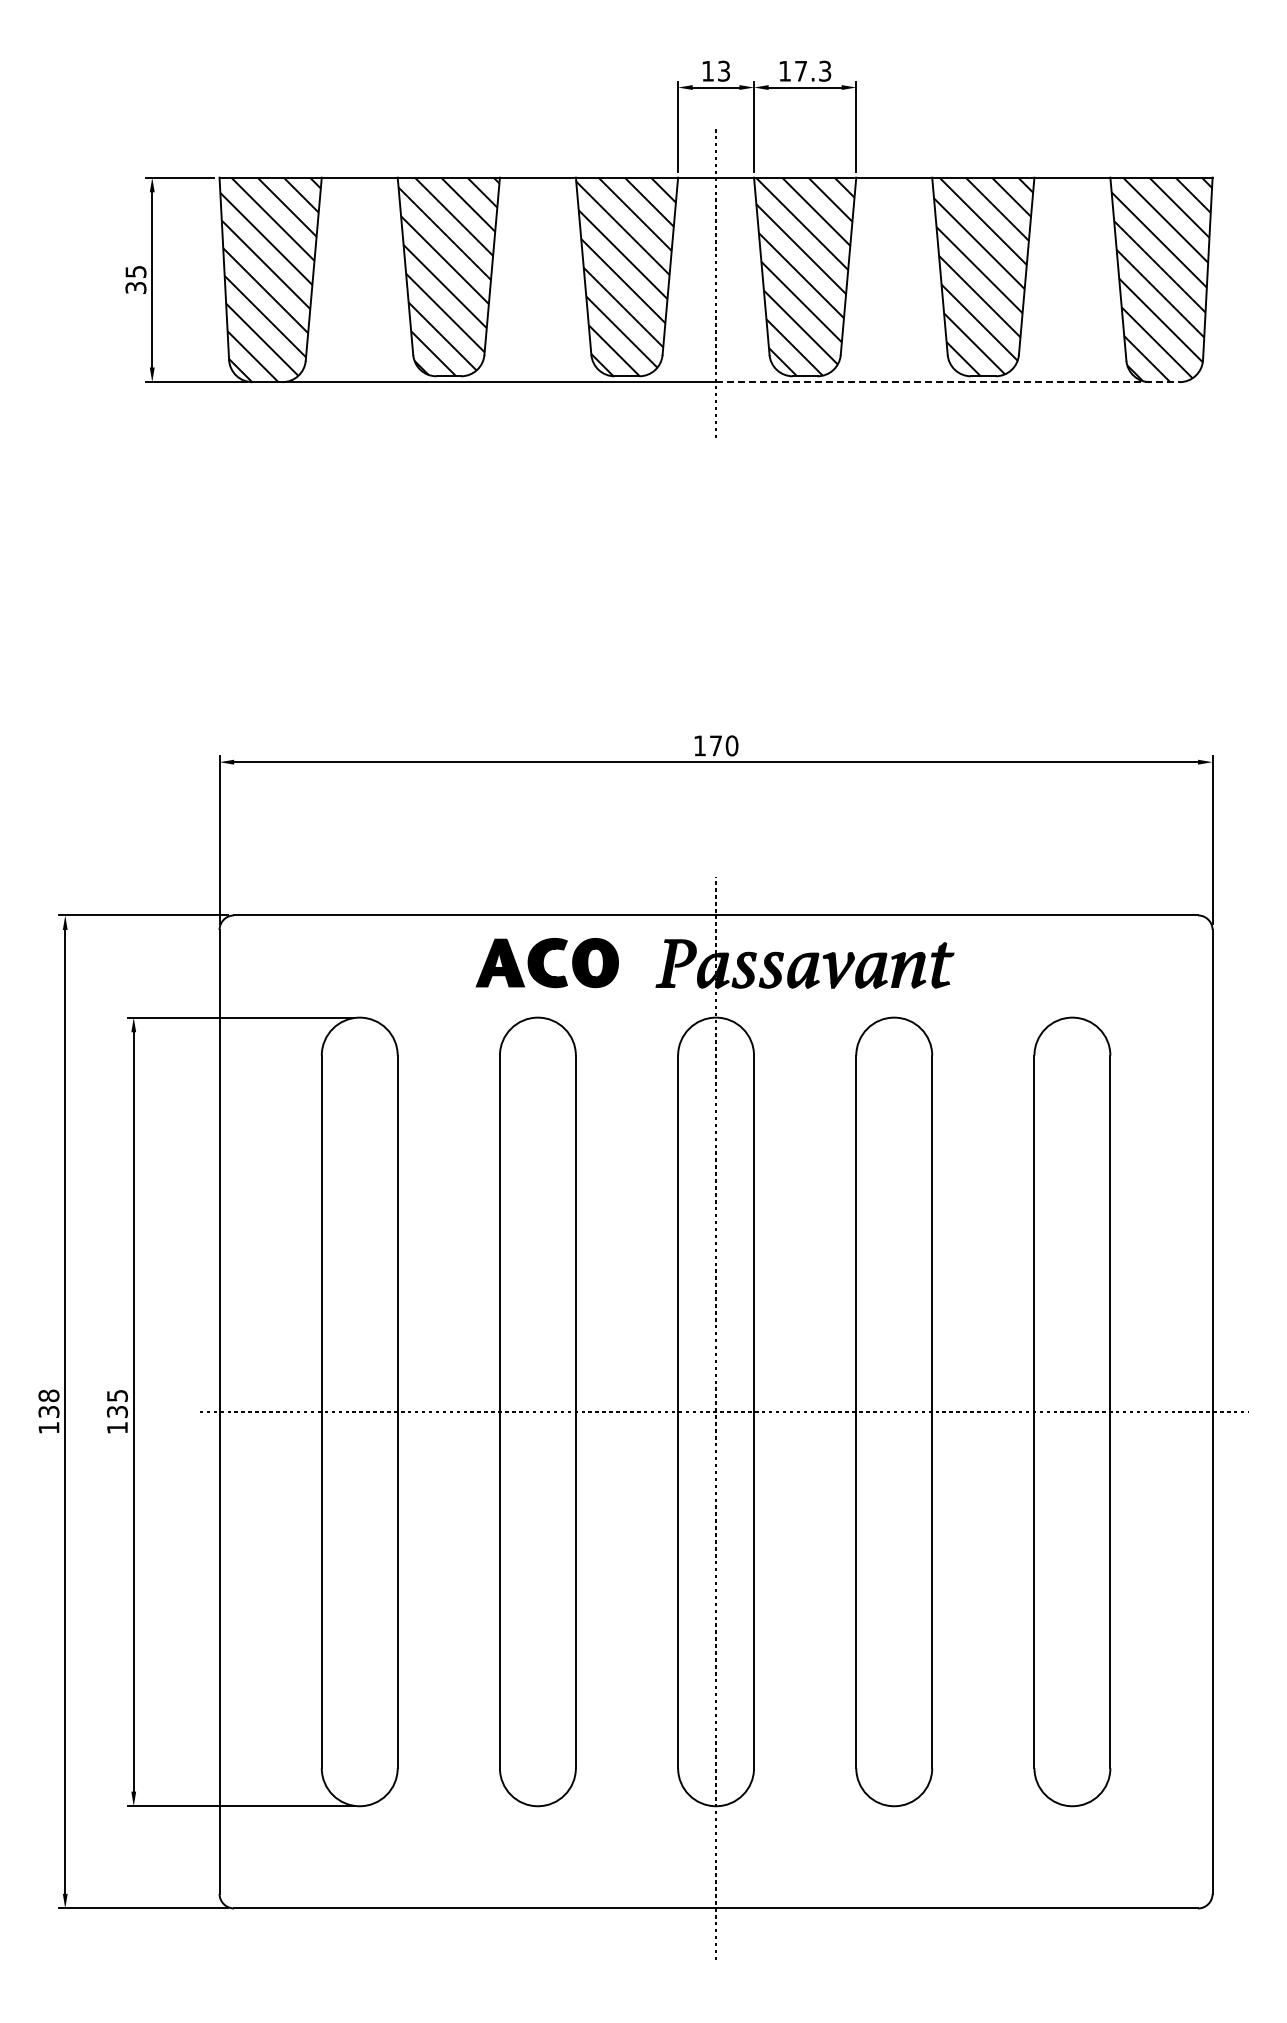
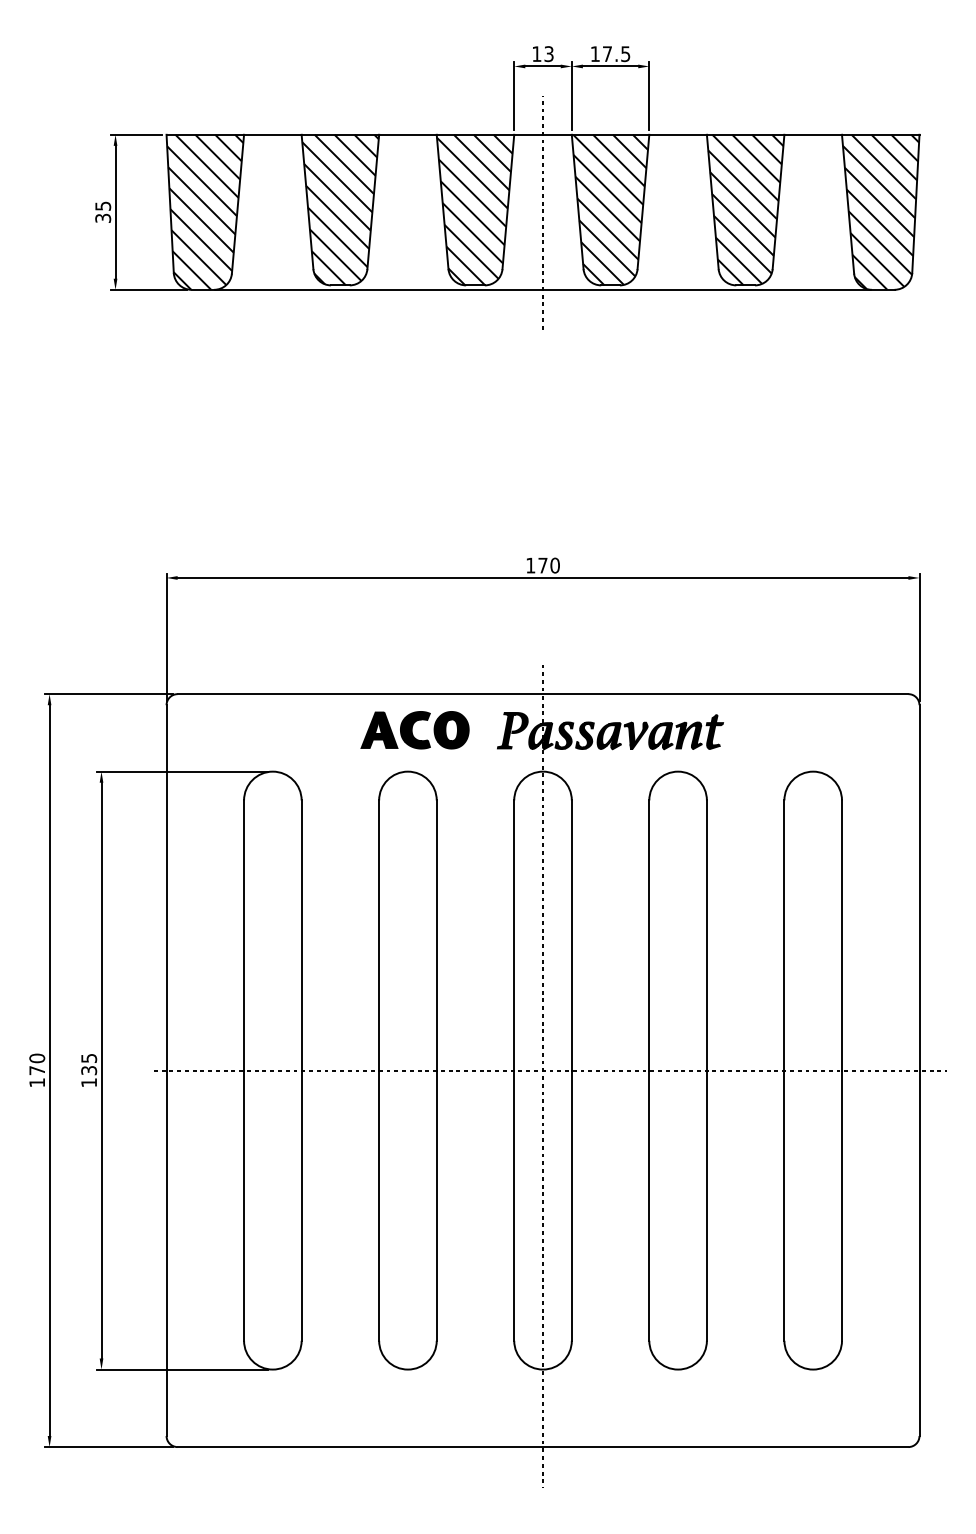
text: (825, 70) -> (625, 53), 17.3 -> 17.5
line: (947, 382) -> (718, 290), dashed -> solid
text: (48, 1403) -> (36, 1064), 138 -> 170

